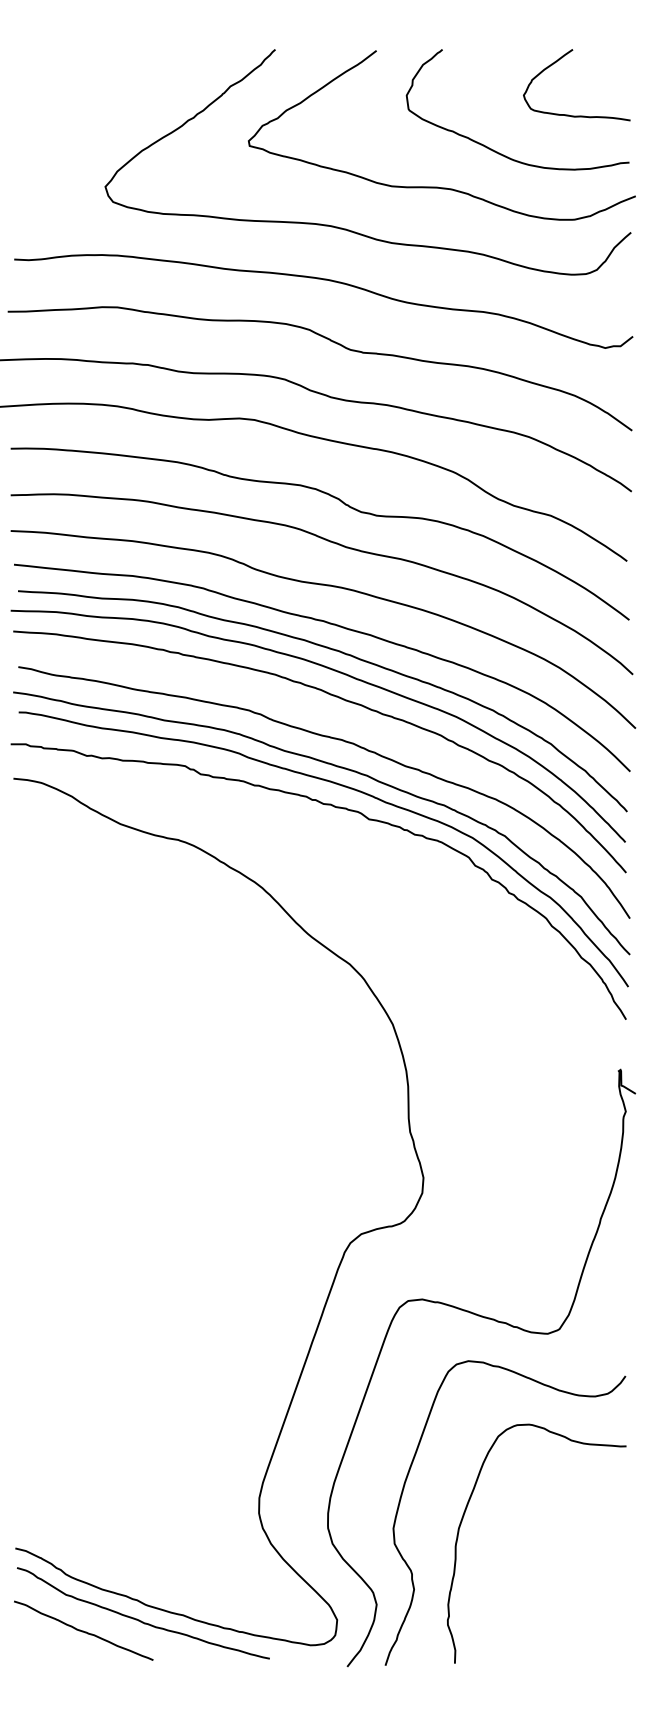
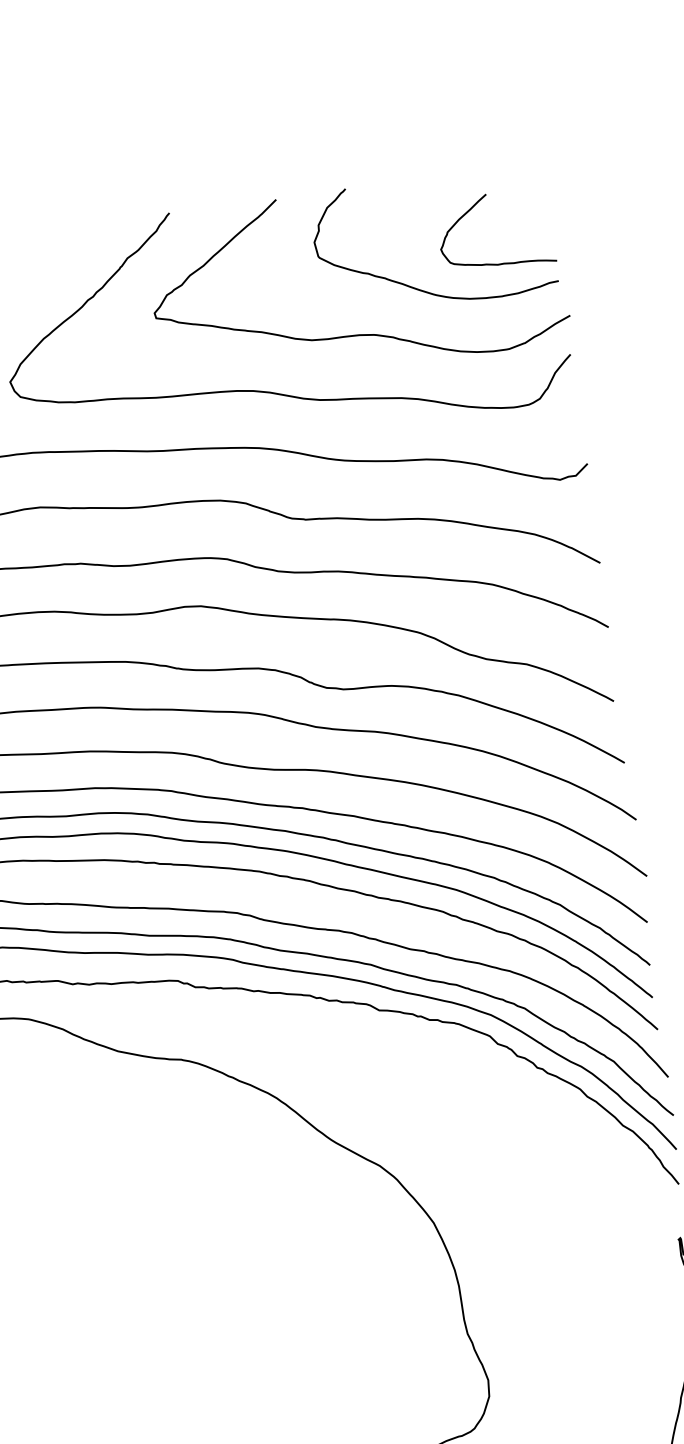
curve: (558, 61) -> (472, 208), moved

